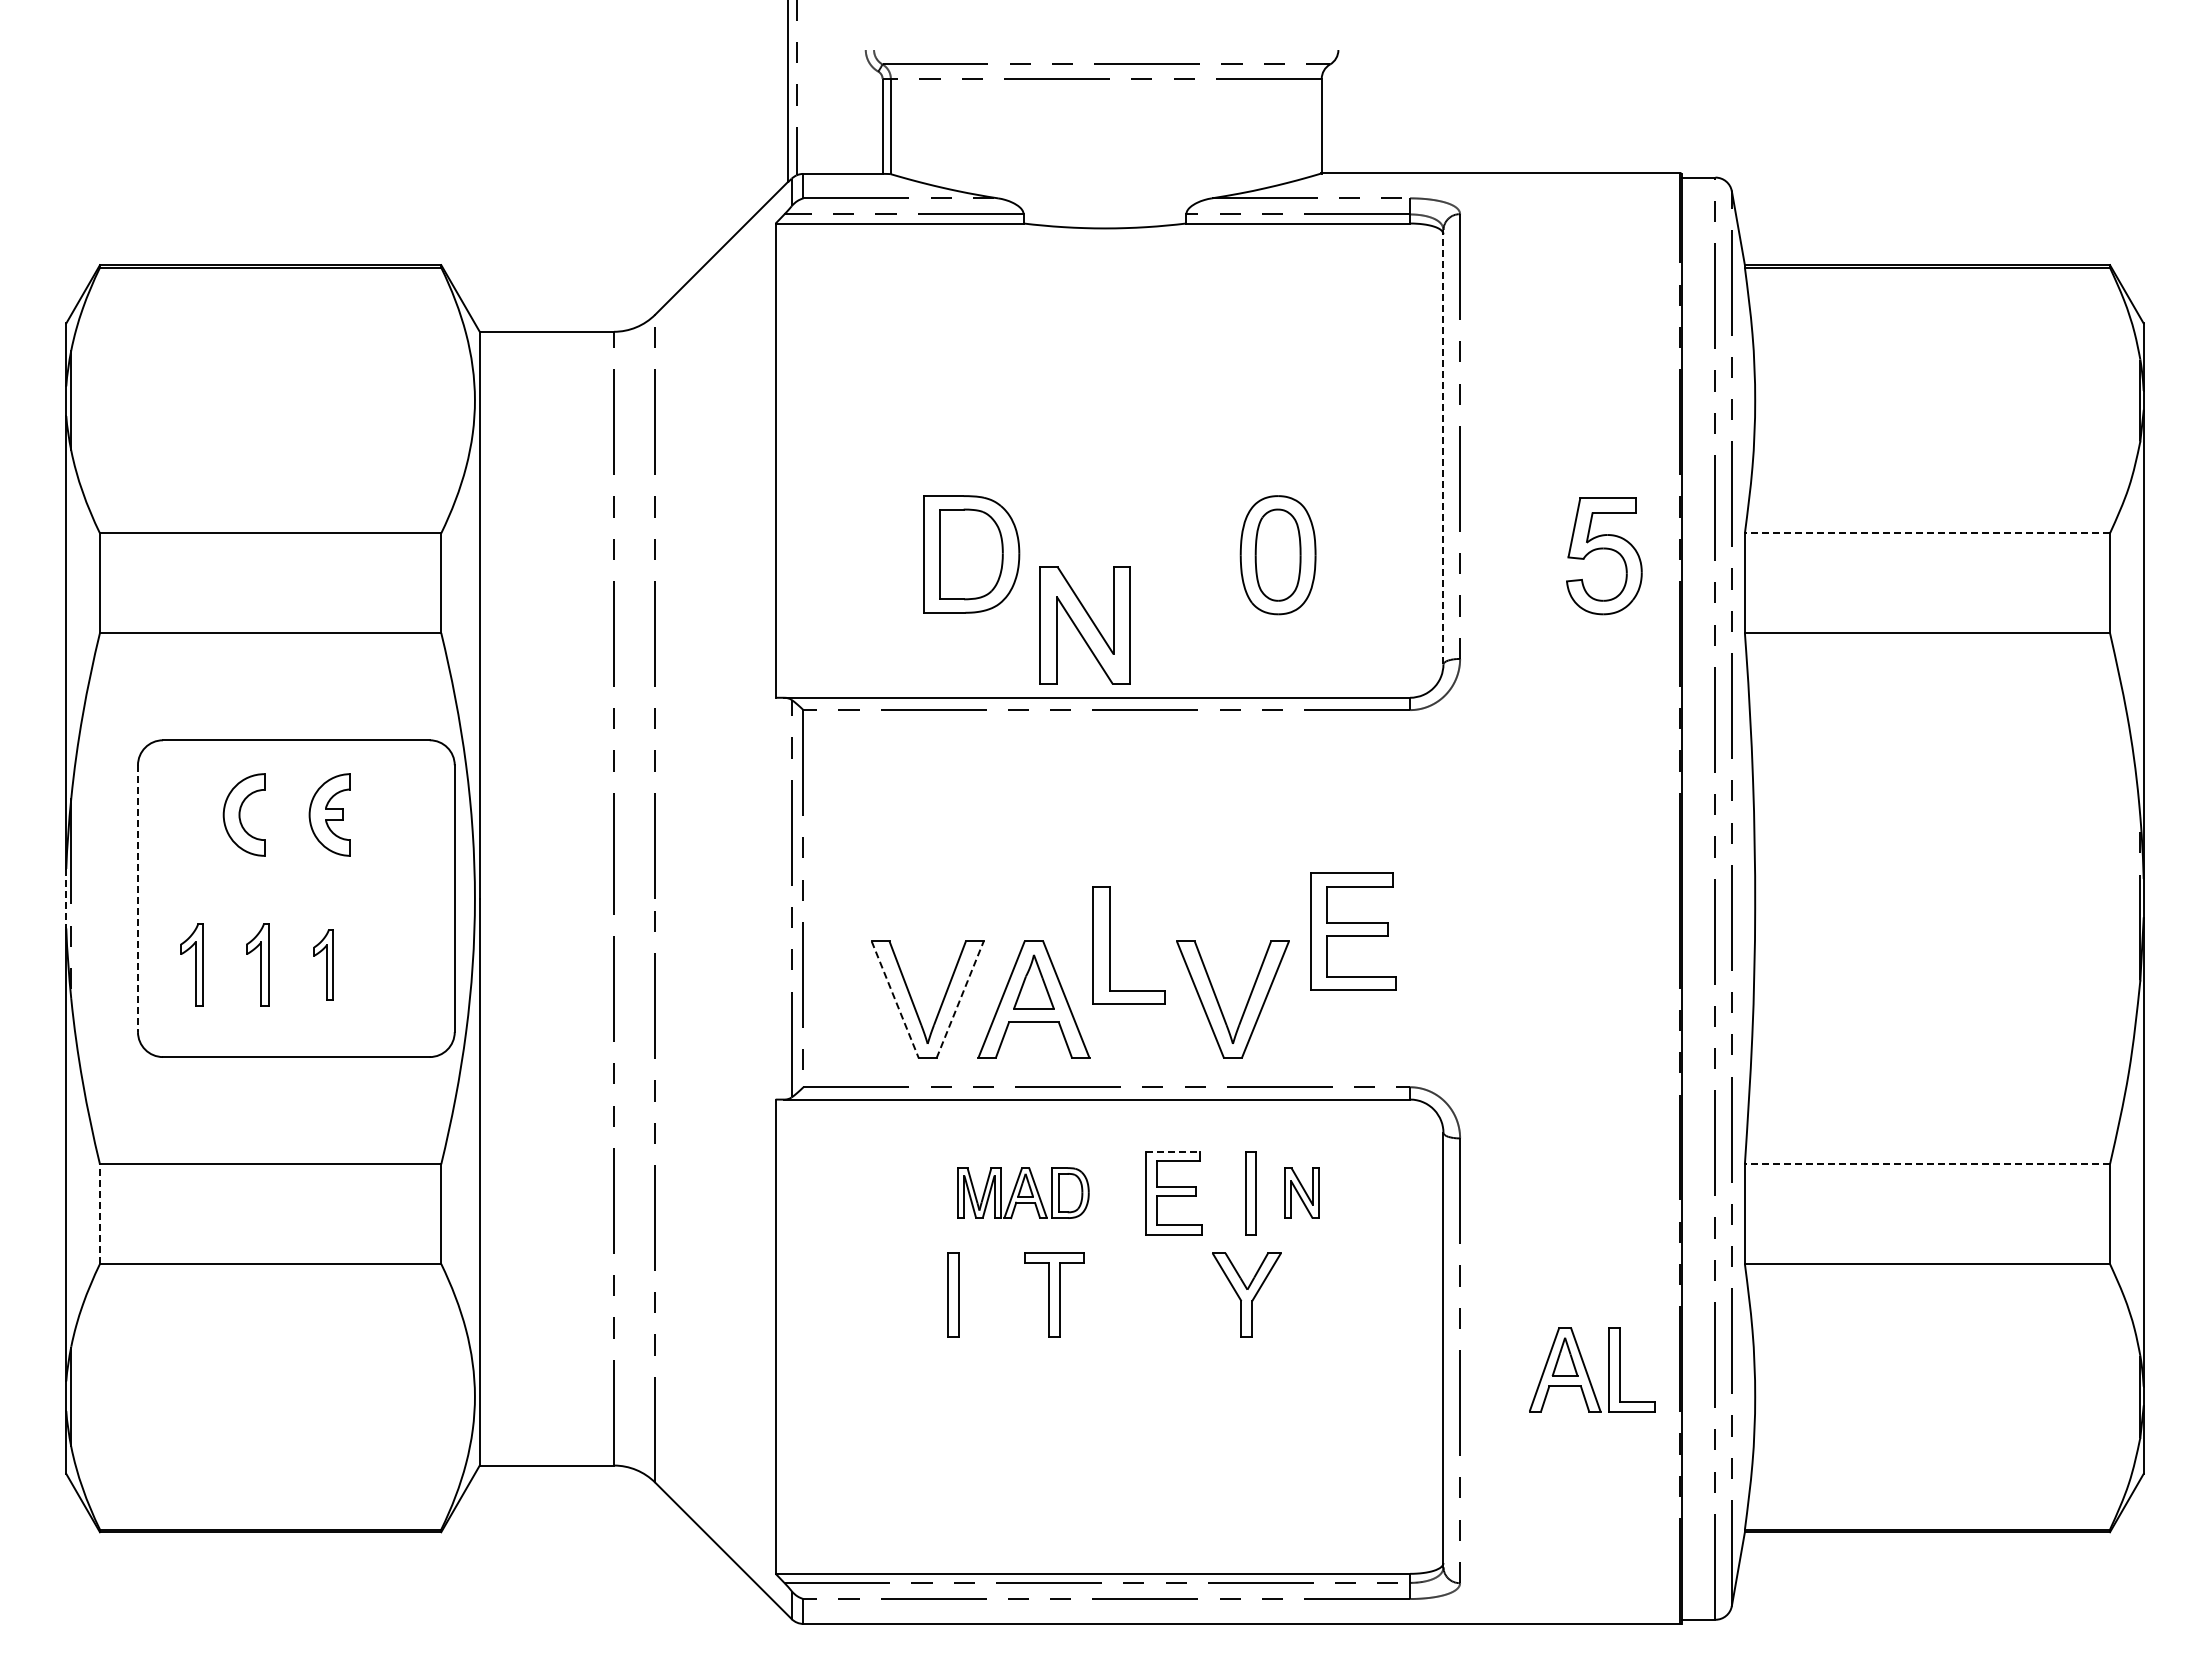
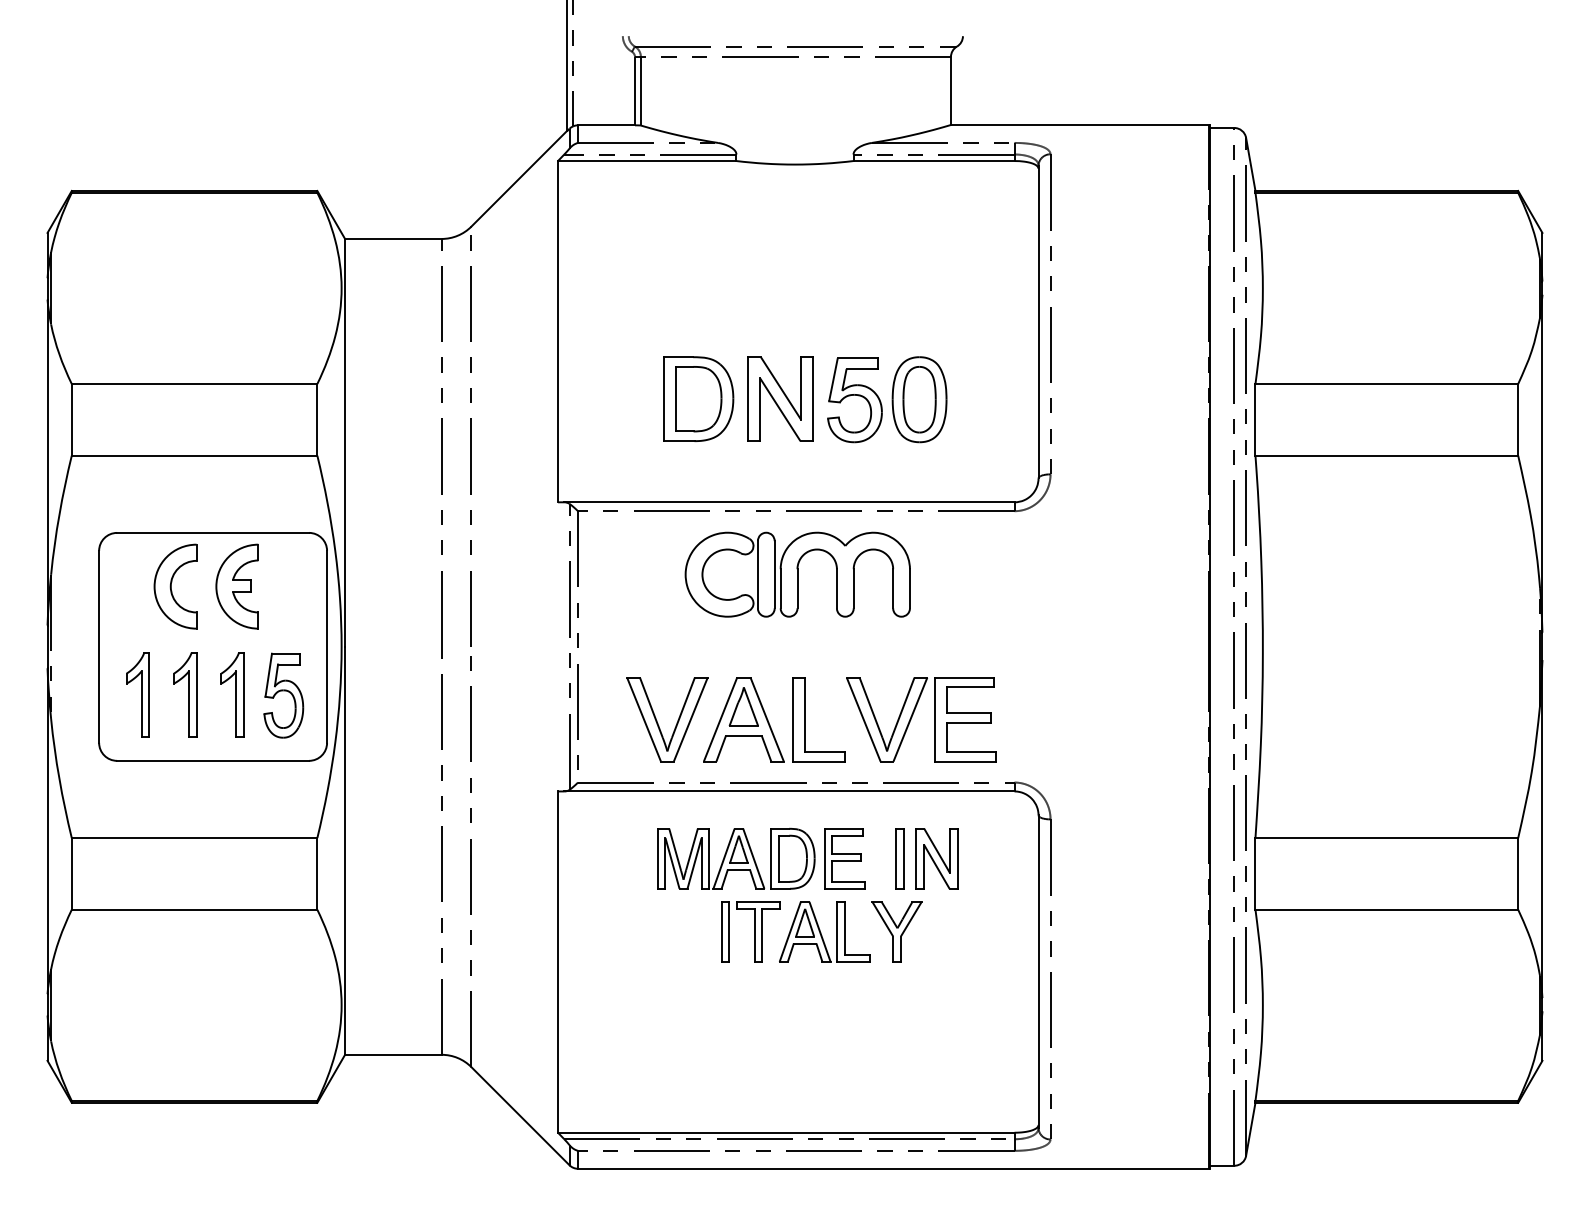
line: (1443, 446) -> (1038, 321), dashed -> solid
line: (1927, 533) -> (1386, 384), dashed -> solid
part: (1604, 549) -> (855, 395), moved
part: (1084, 625) -> (780, 399), moved
part: (1108, 798) -> (797, 574), added
part: (243, 814) -> (175, 586), size x1.43
part: (329, 814) -> (236, 586), size x1.43
line: (66, 898) -> (47, 646), dashed -> solid
line: (137, 899) -> (98, 647), dashed -> solid
part: (1353, 931) -> (965, 719), moved
part: (1110, 945) -> (805, 719), moved
part: (392, 960) -> (282, 691), added
part: (191, 964) -> (137, 694), size x1.43
part: (257, 964) -> (185, 694), size x1.43
part: (323, 964) -> (232, 694), size x1.67
line: (960, 999) -> (691, 719), dashed -> solid
line: (895, 1000) -> (644, 720), dashed -> solid
line: (1172, 1151) -> (843, 828), dashed -> solid
line: (1927, 1164) -> (1386, 838), dashed -> solid
part: (1023, 1192) -> (736, 858), size x1.67
part: (1301, 1193) -> (936, 859), size x1.67
line: (99, 1214) -> (71, 874), dashed -> solid
part: (953, 1294) -> (725, 931), moved
part: (1592, 1369) -> (824, 931), moved

